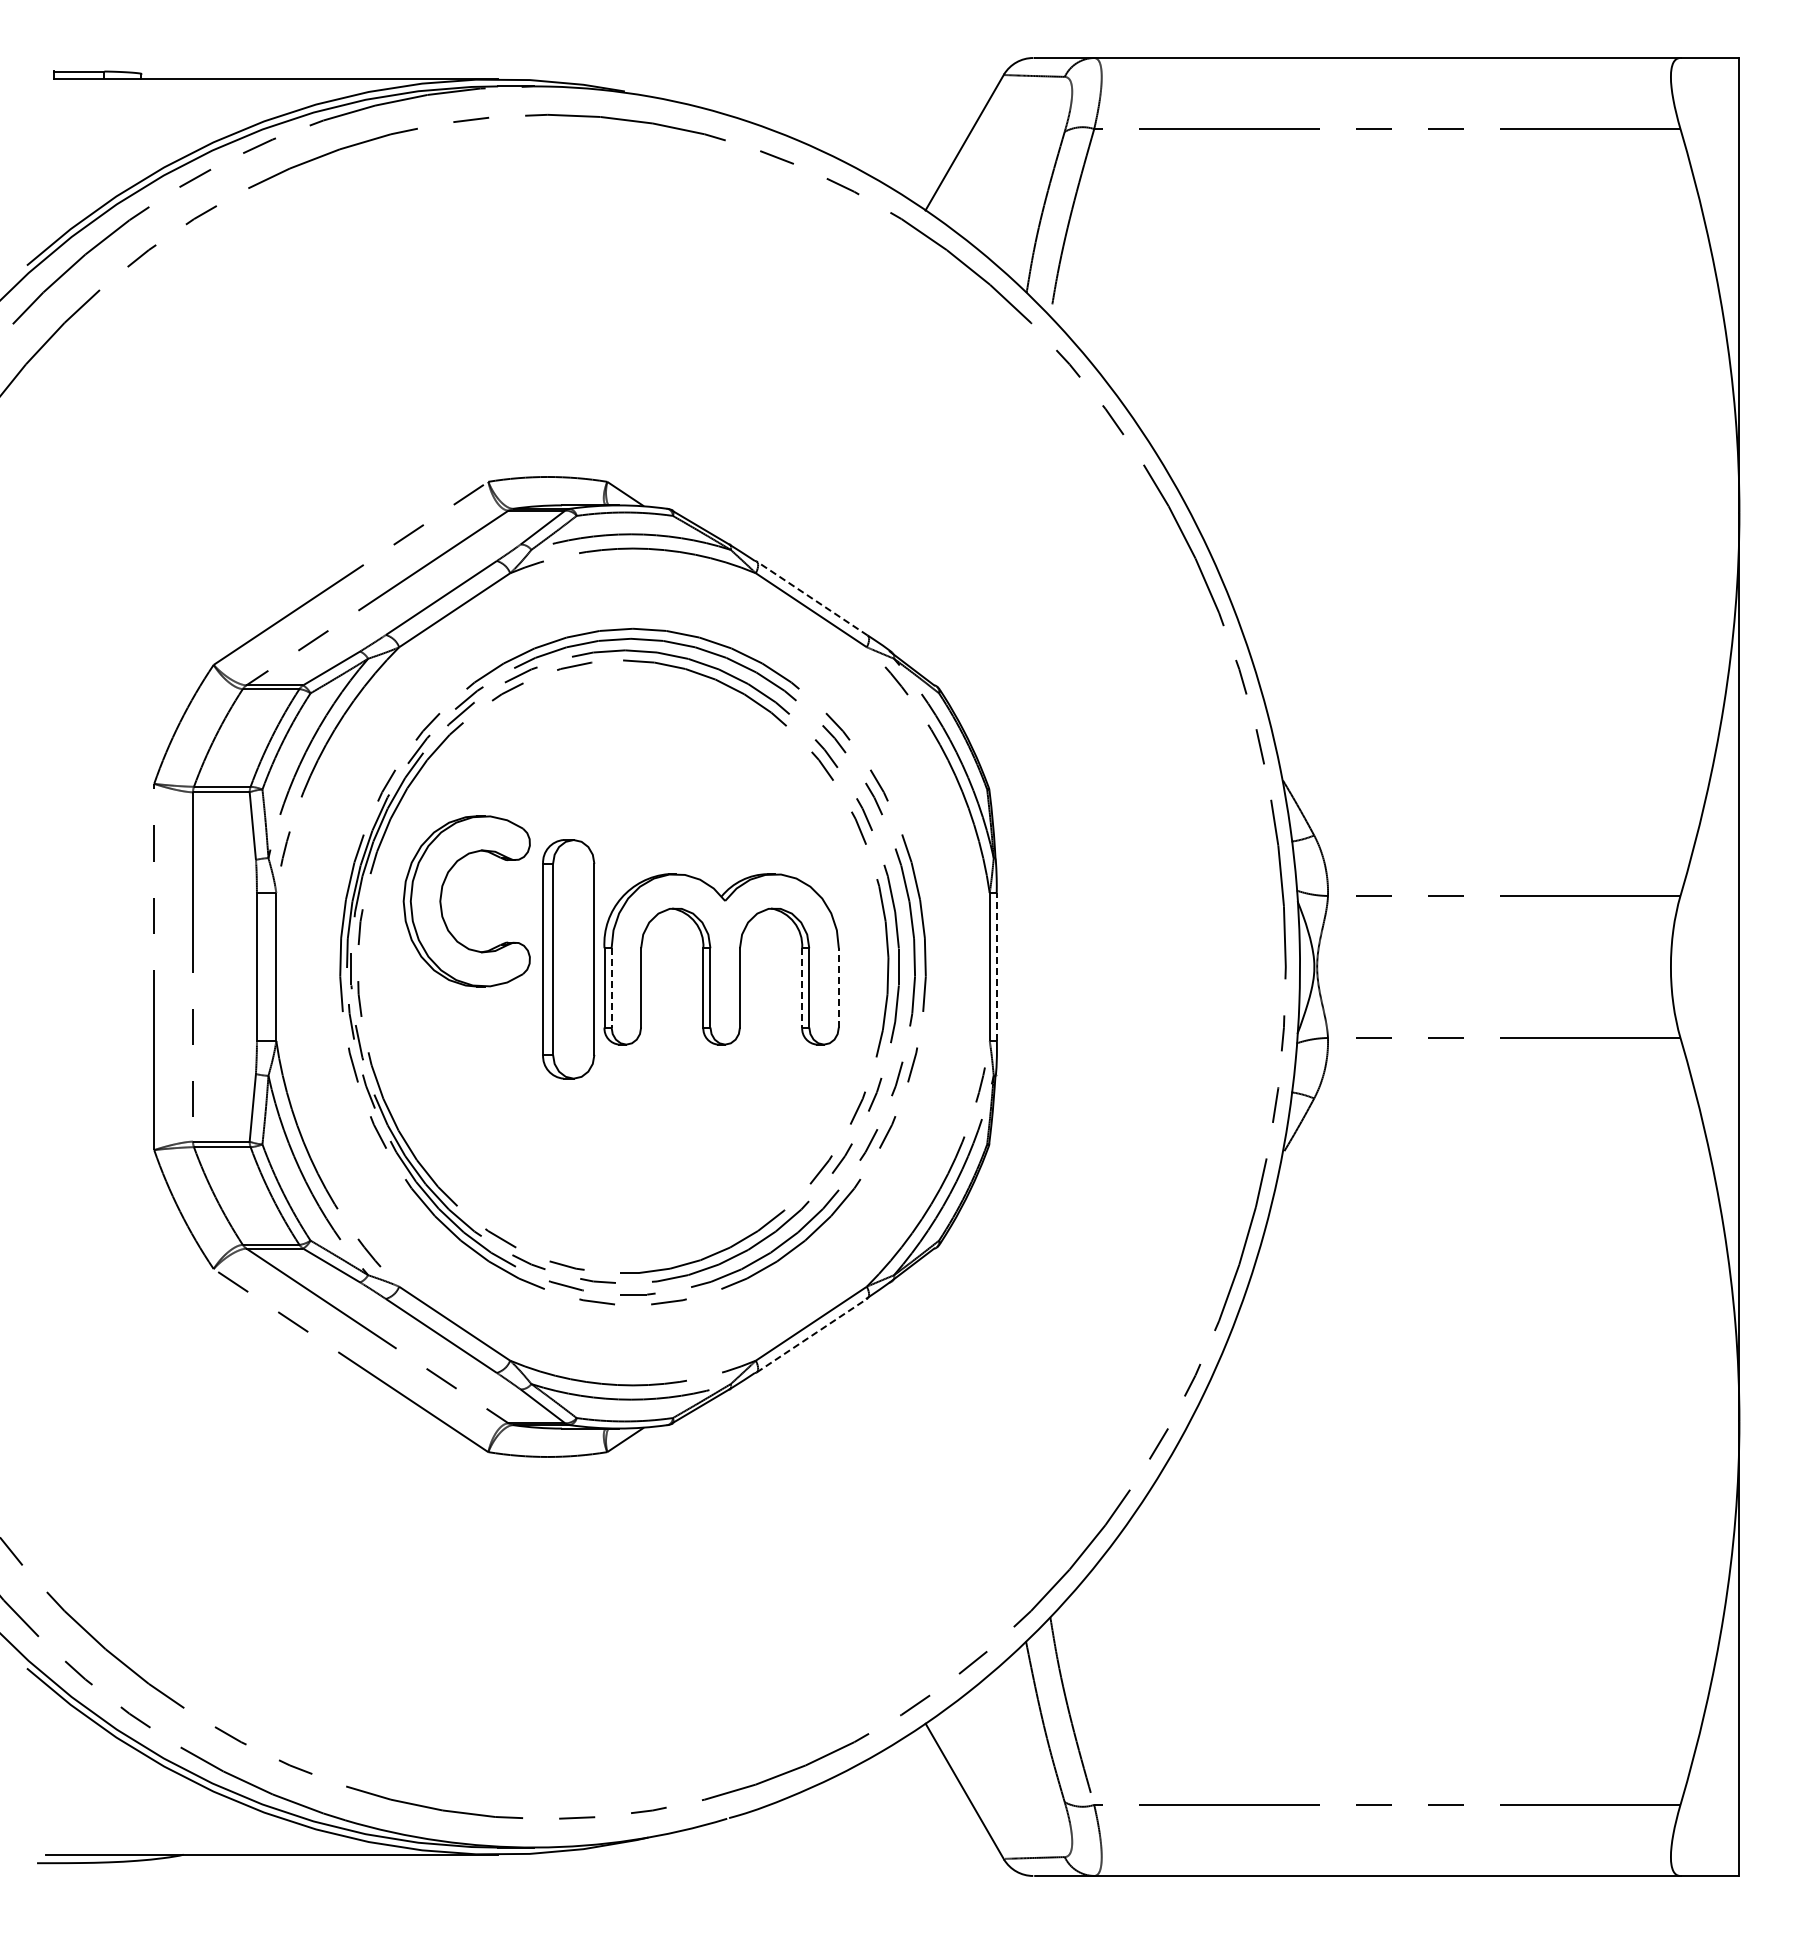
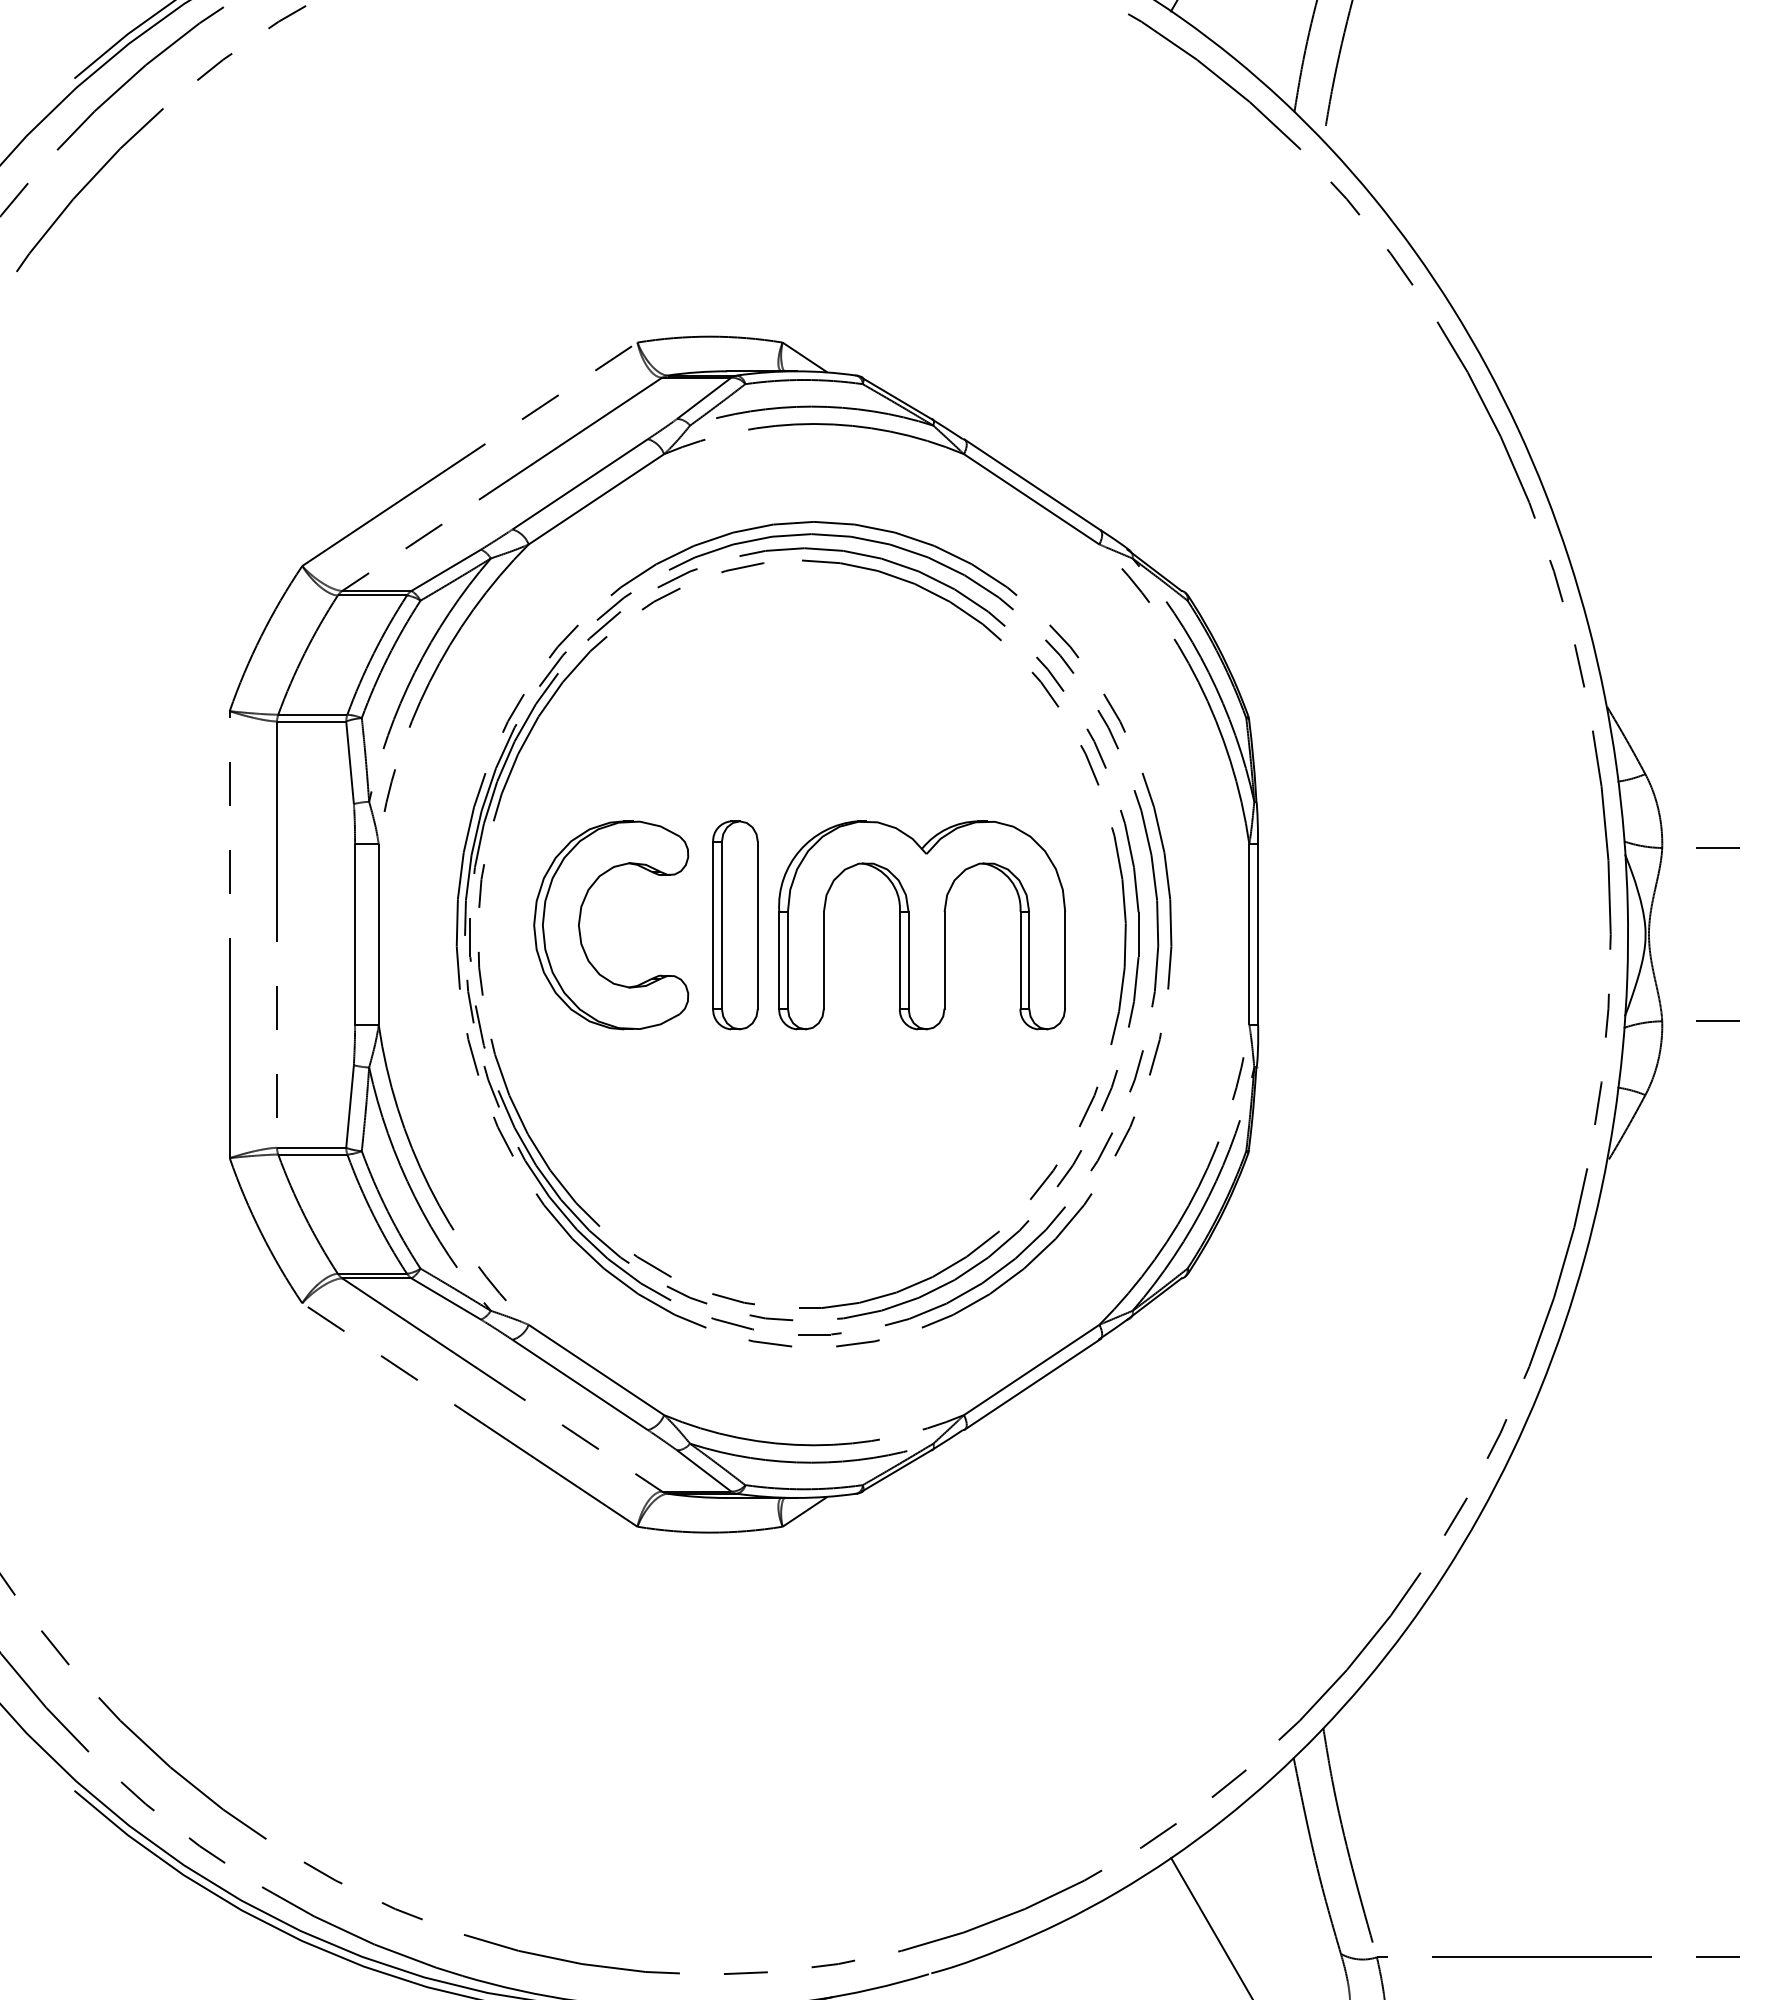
line: (812, 598) -> (1033, 484), dashed -> solid
part: (442, 894) -> (581, 916), moved
part: (568, 959) -> (735, 925), size x0.71
line: (996, 966) -> (1257, 934), dashed -> solid
line: (611, 987) -> (787, 959), dashed -> solid
line: (802, 987) -> (1020, 959), dashed -> solid
line: (838, 987) -> (1064, 959), dashed -> solid
line: (812, 1335) -> (1033, 1384), dashed -> solid

